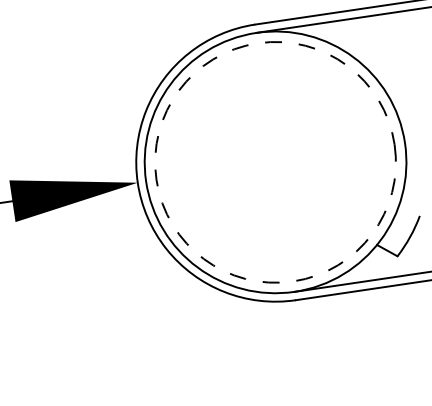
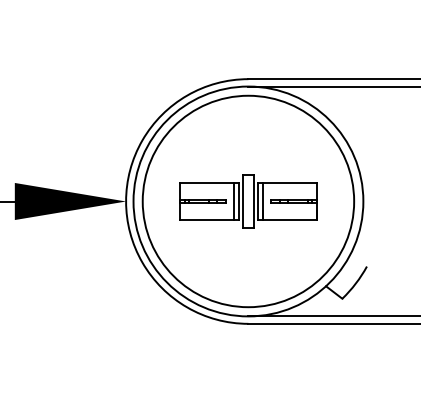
circle: (275, 162) -> (248, 201), dashed -> solid
part: (275, 162) -> (248, 201), added

